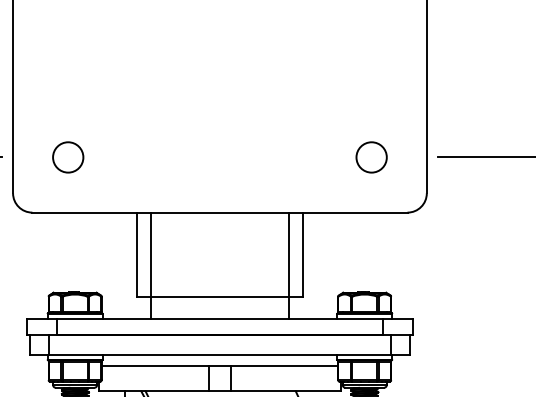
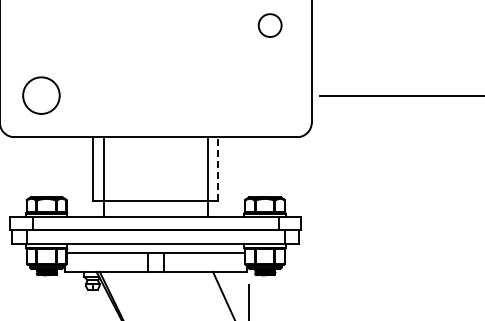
circle: (68, 157) -> (41, 95), size x1.6
circle: (370, 157) -> (269, 25), moved
line: (303, 254) -> (218, 168), solid -> dashed

